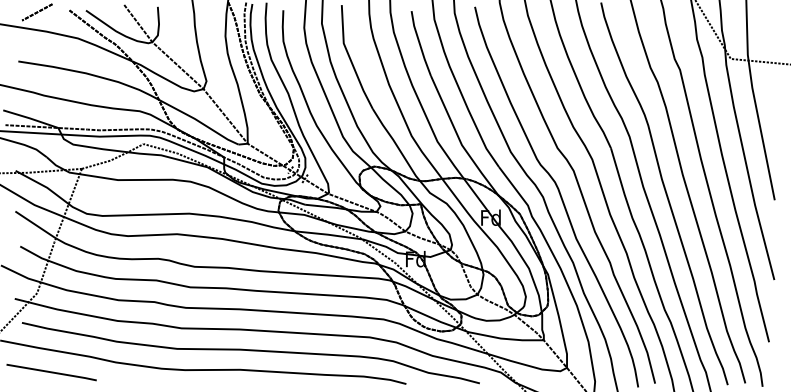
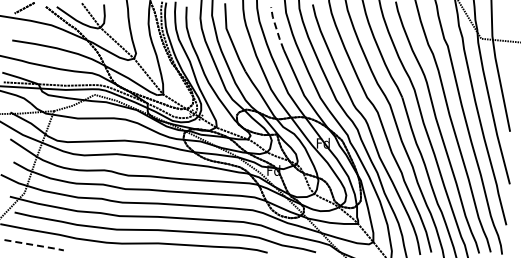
line: (419, 43) -> (276, 28), solid -> dashed
line: (52, 372) -> (34, 245), solid -> dashed

